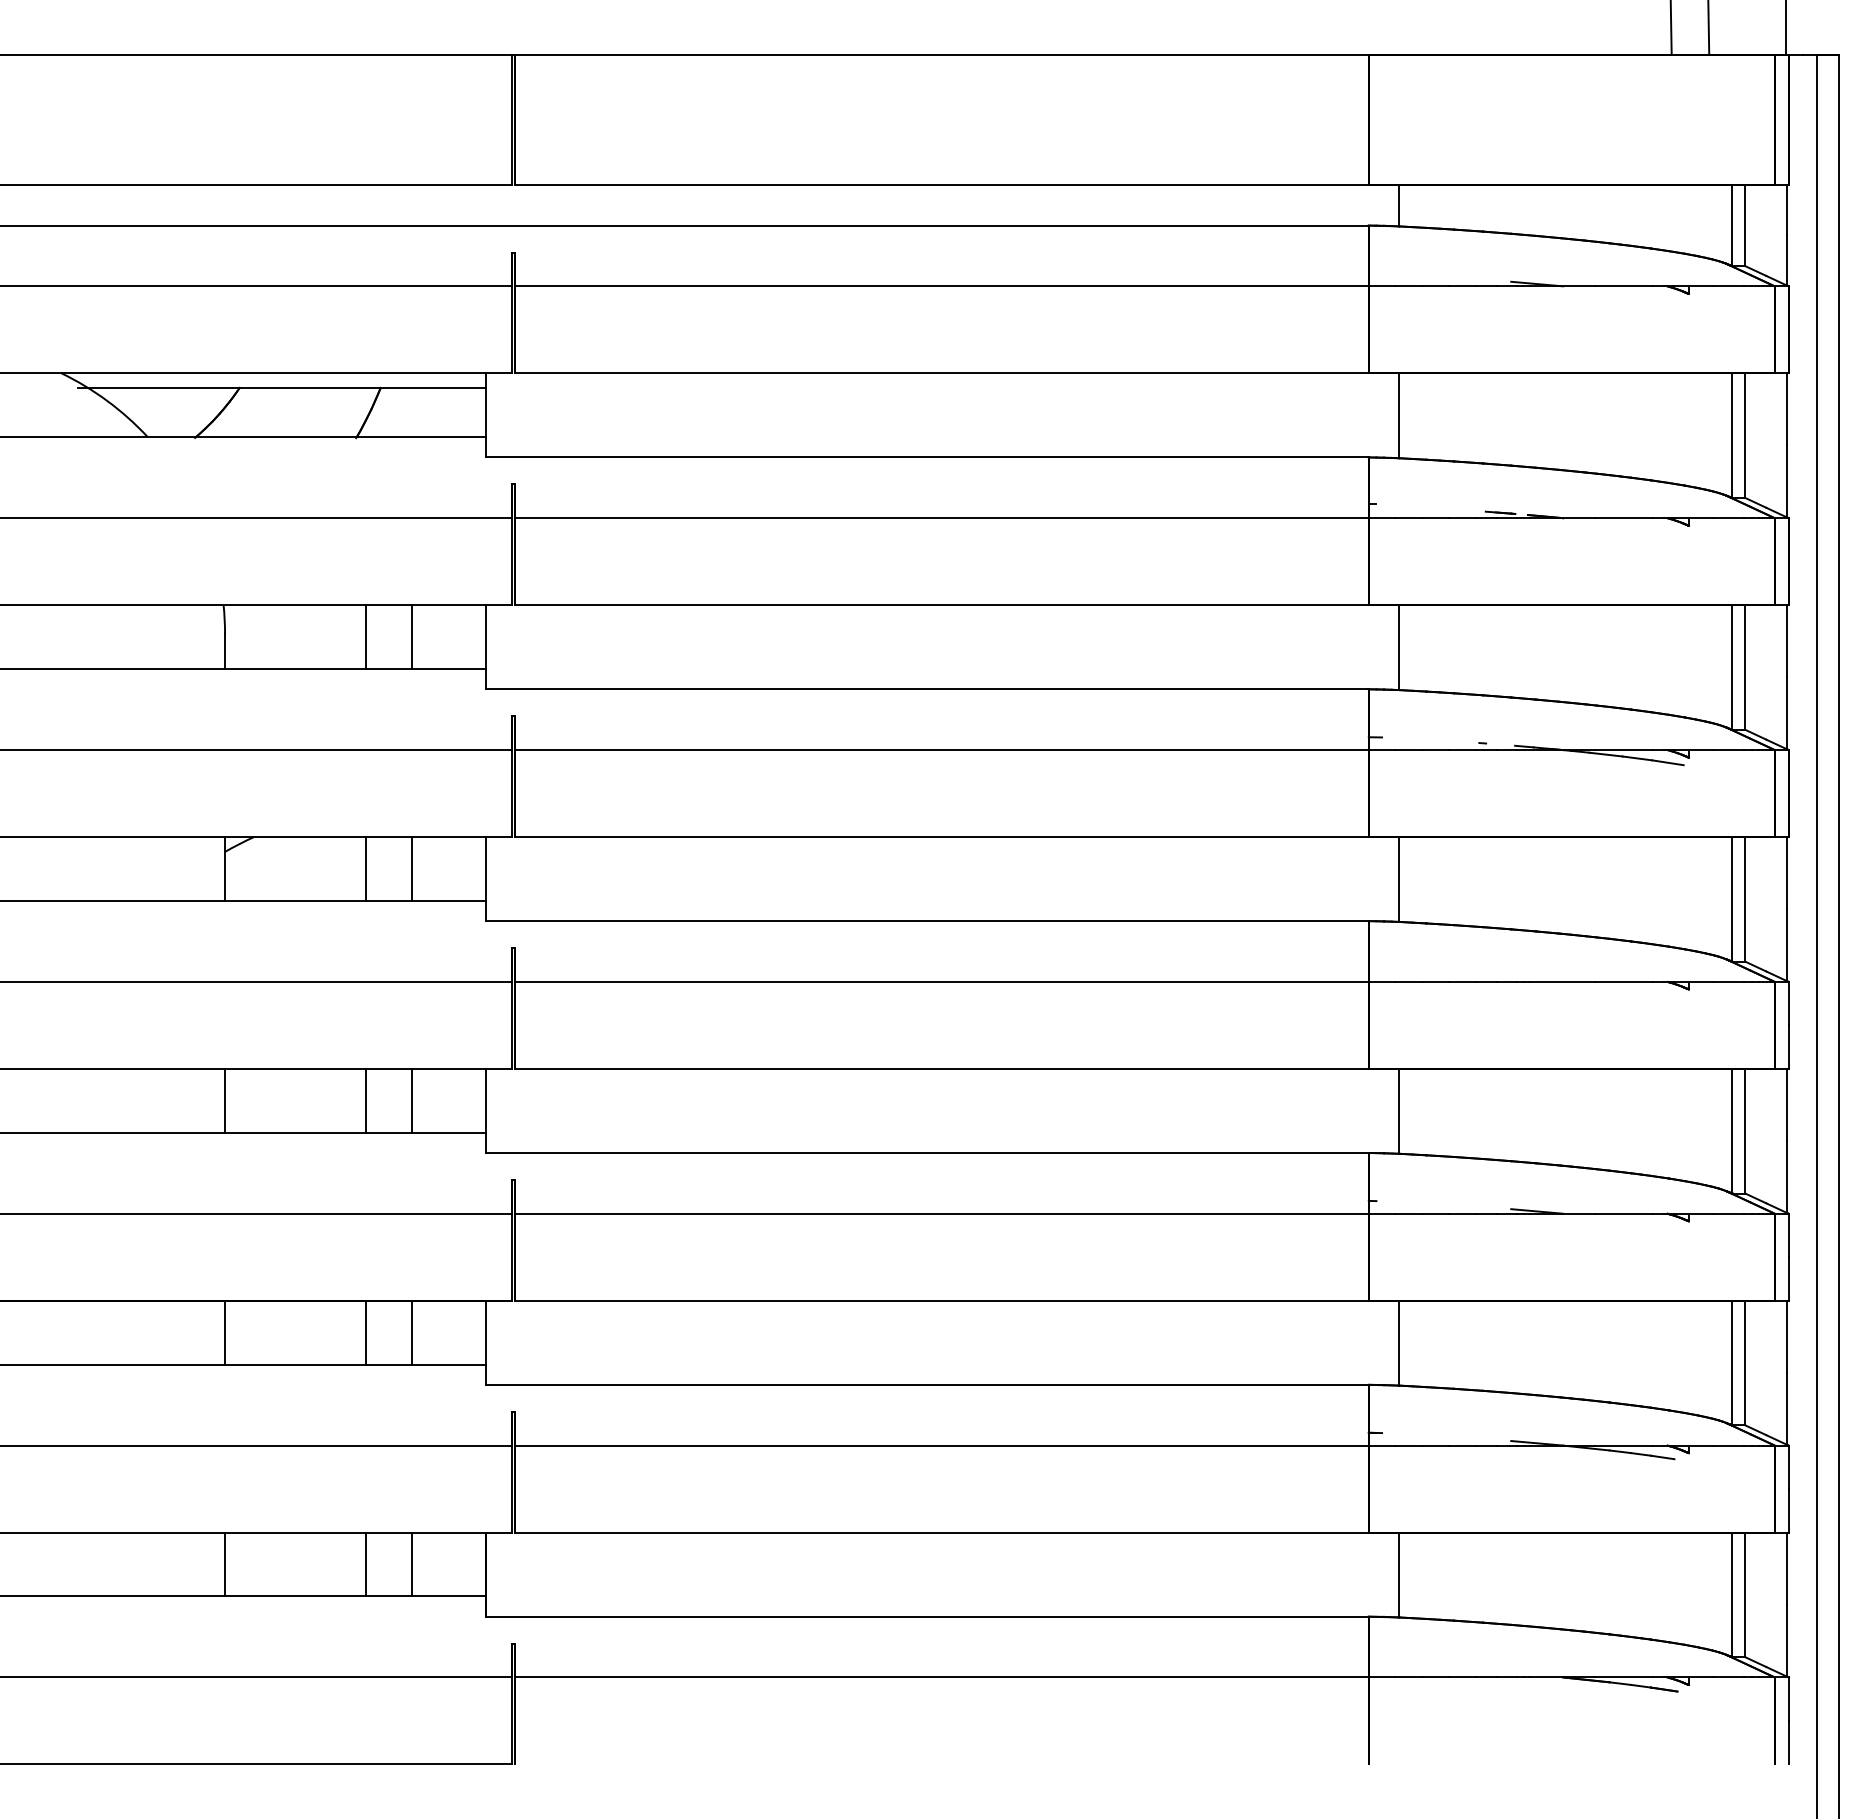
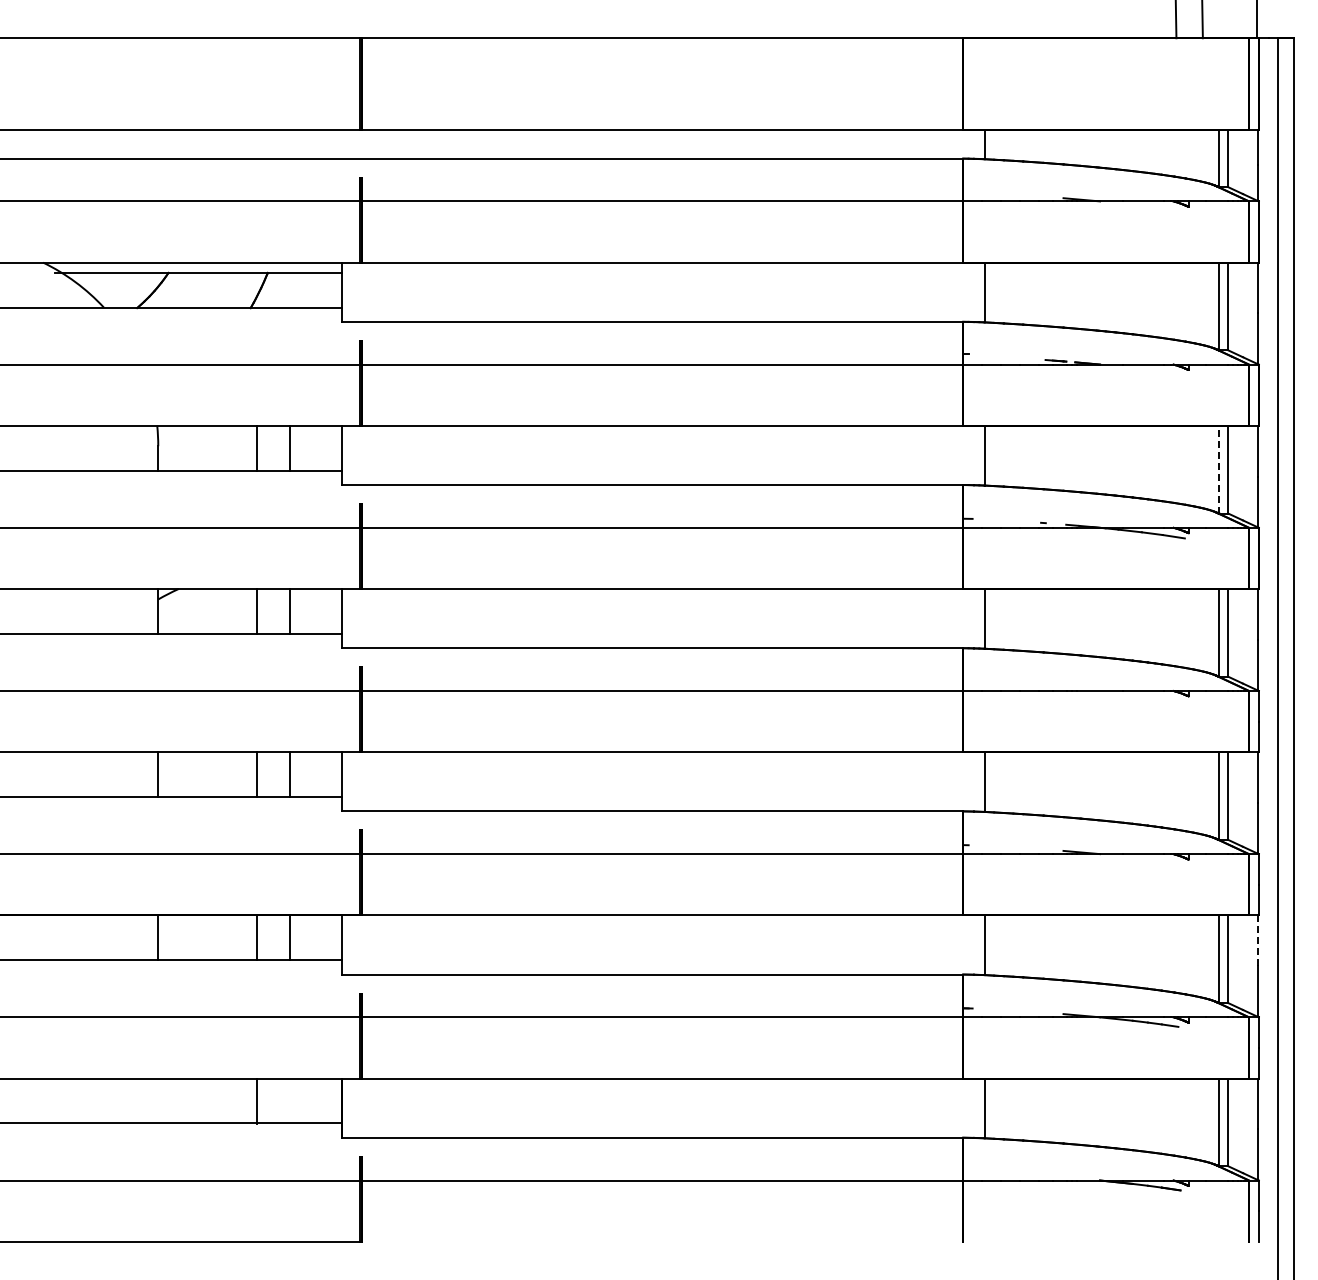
line: (1732, 667) -> (1219, 469), solid -> dashed
line: (1786, 1337) -> (1257, 941), solid -> dashed
line: (225, 1563) -> (158, 1100), removed
line: (412, 1563) -> (290, 1100), removed

